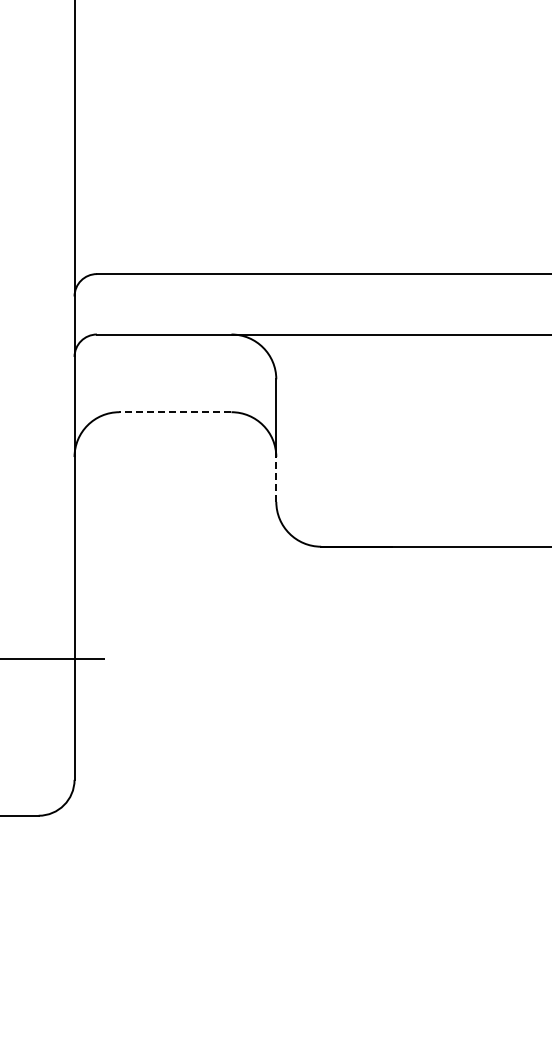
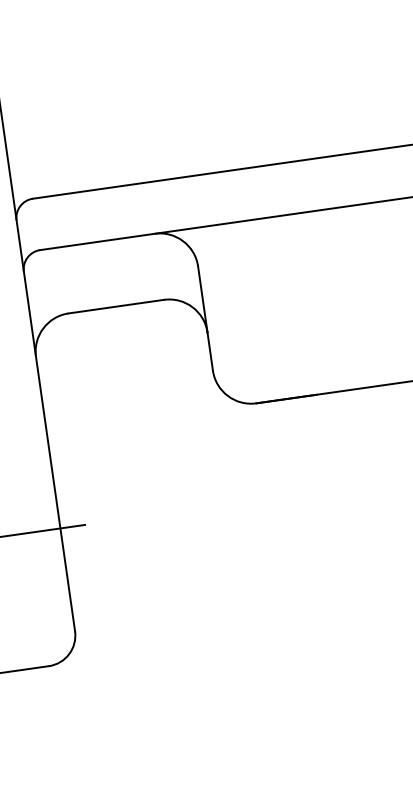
line: (174, 412) -> (115, 307), dashed -> solid
line: (276, 478) -> (210, 350), dashed -> solid

